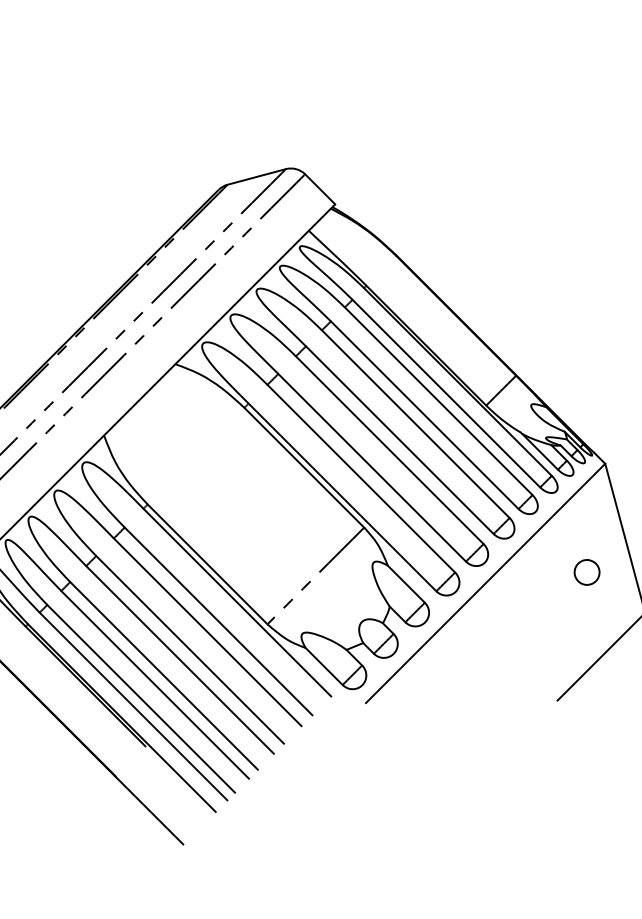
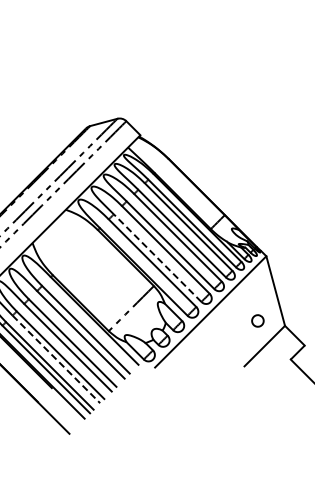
line: (371, 468) -> (157, 258), solid -> dashed
part: (586, 571) -> (257, 320), moved
line: (155, 685) -> (56, 359), solid -> dashed

